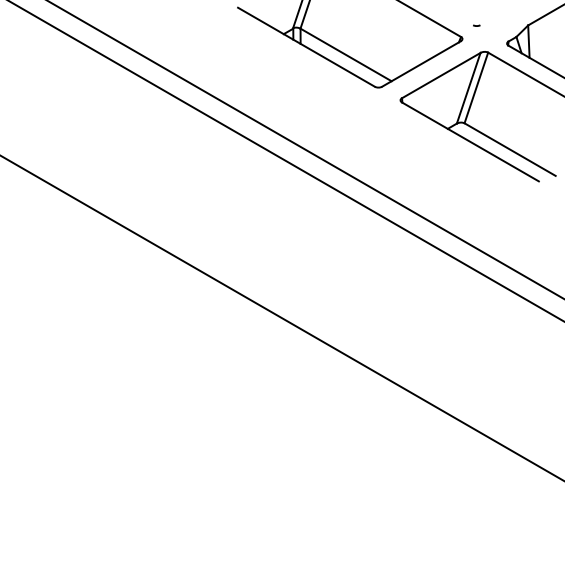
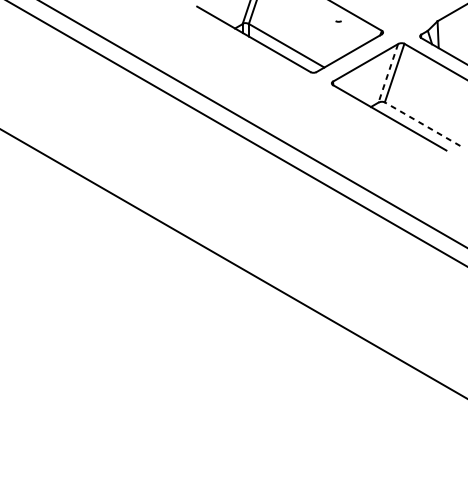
curve: (476, 25) -> (338, 21), moved
line: (468, 88) -> (388, 73), solid -> dashed
line: (510, 149) -> (422, 124), solid -> dashed

